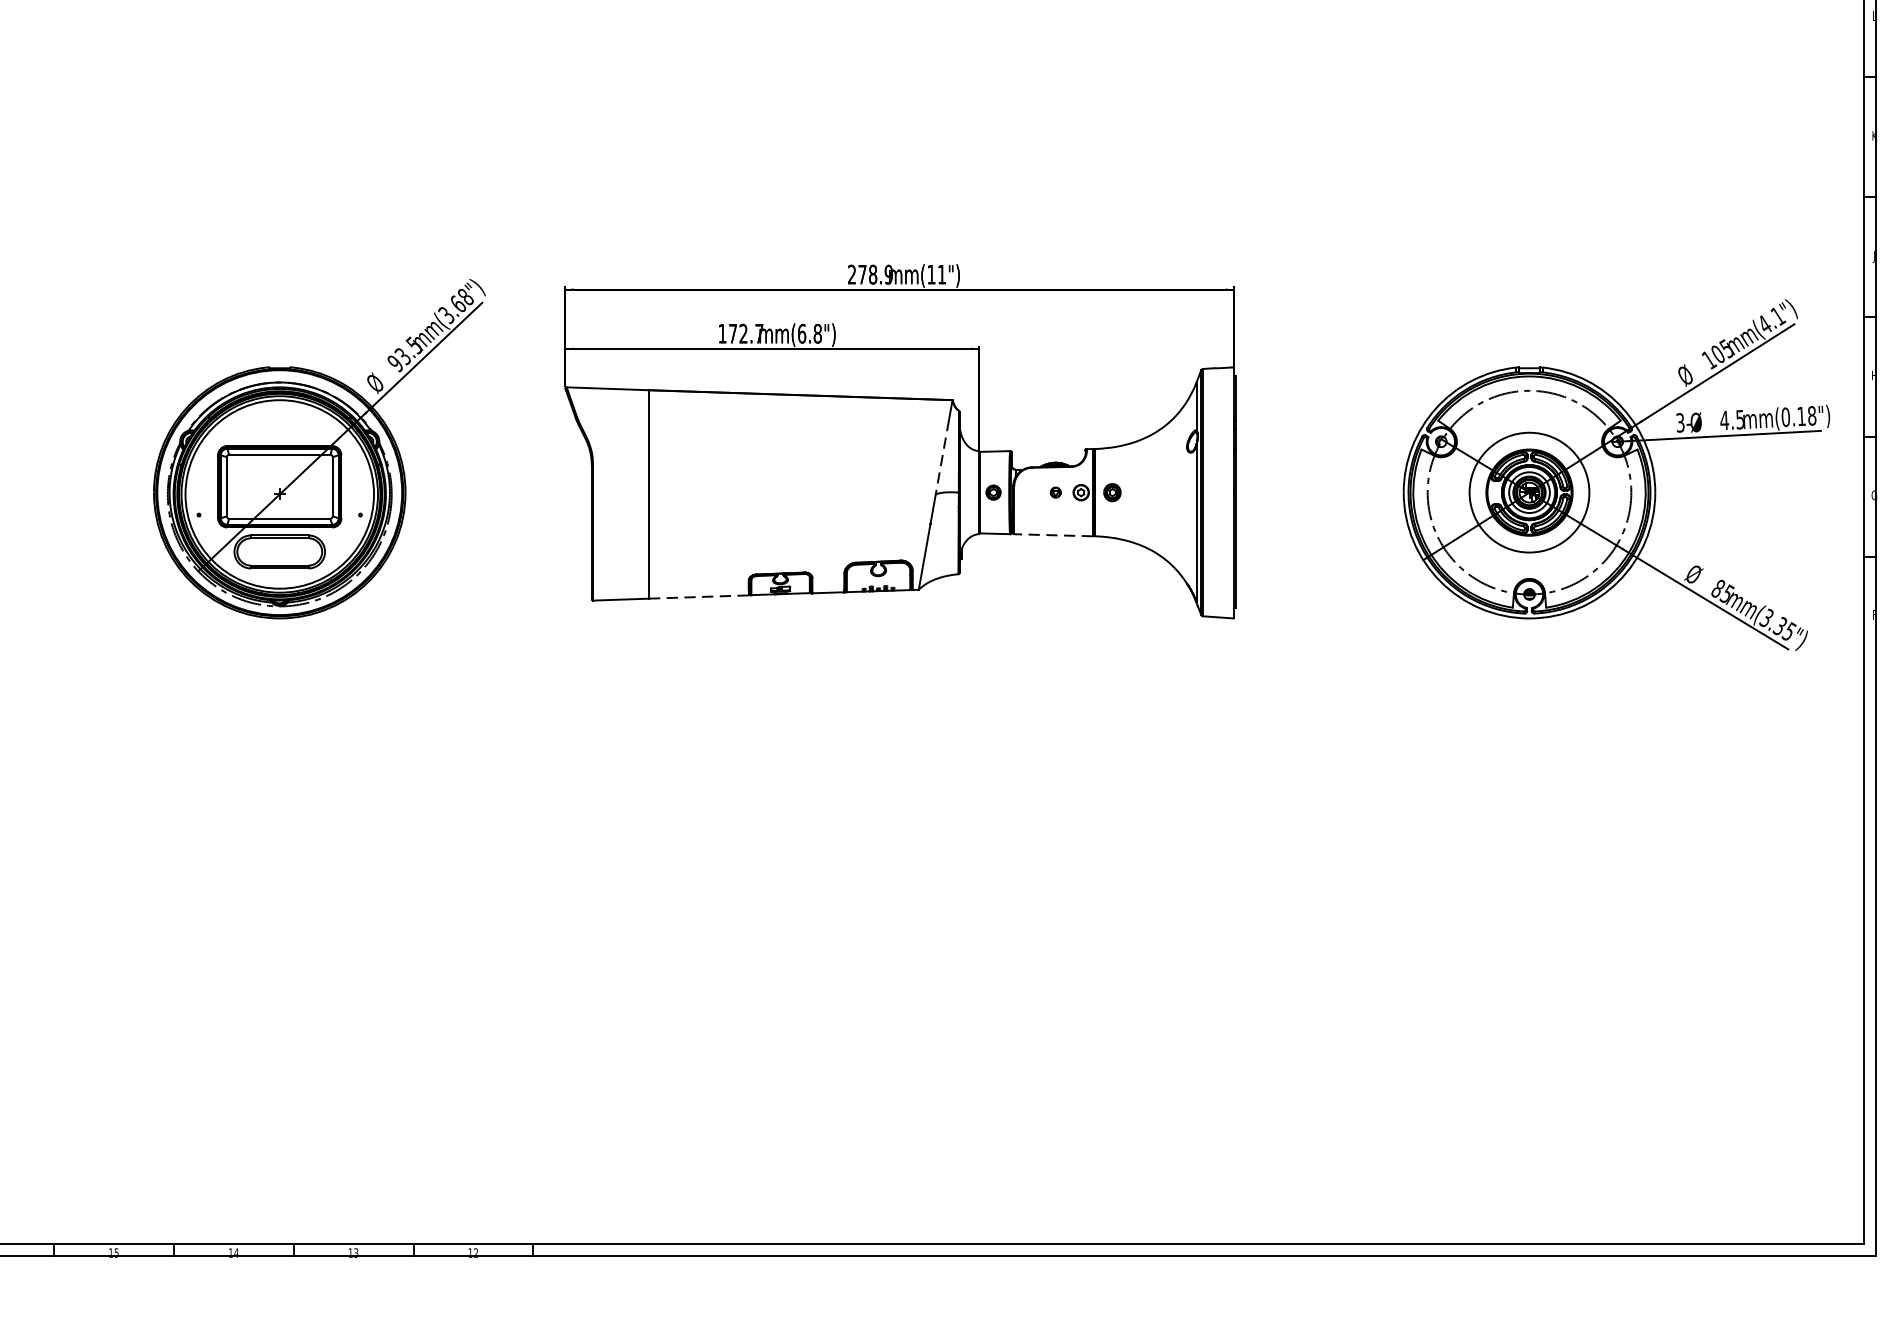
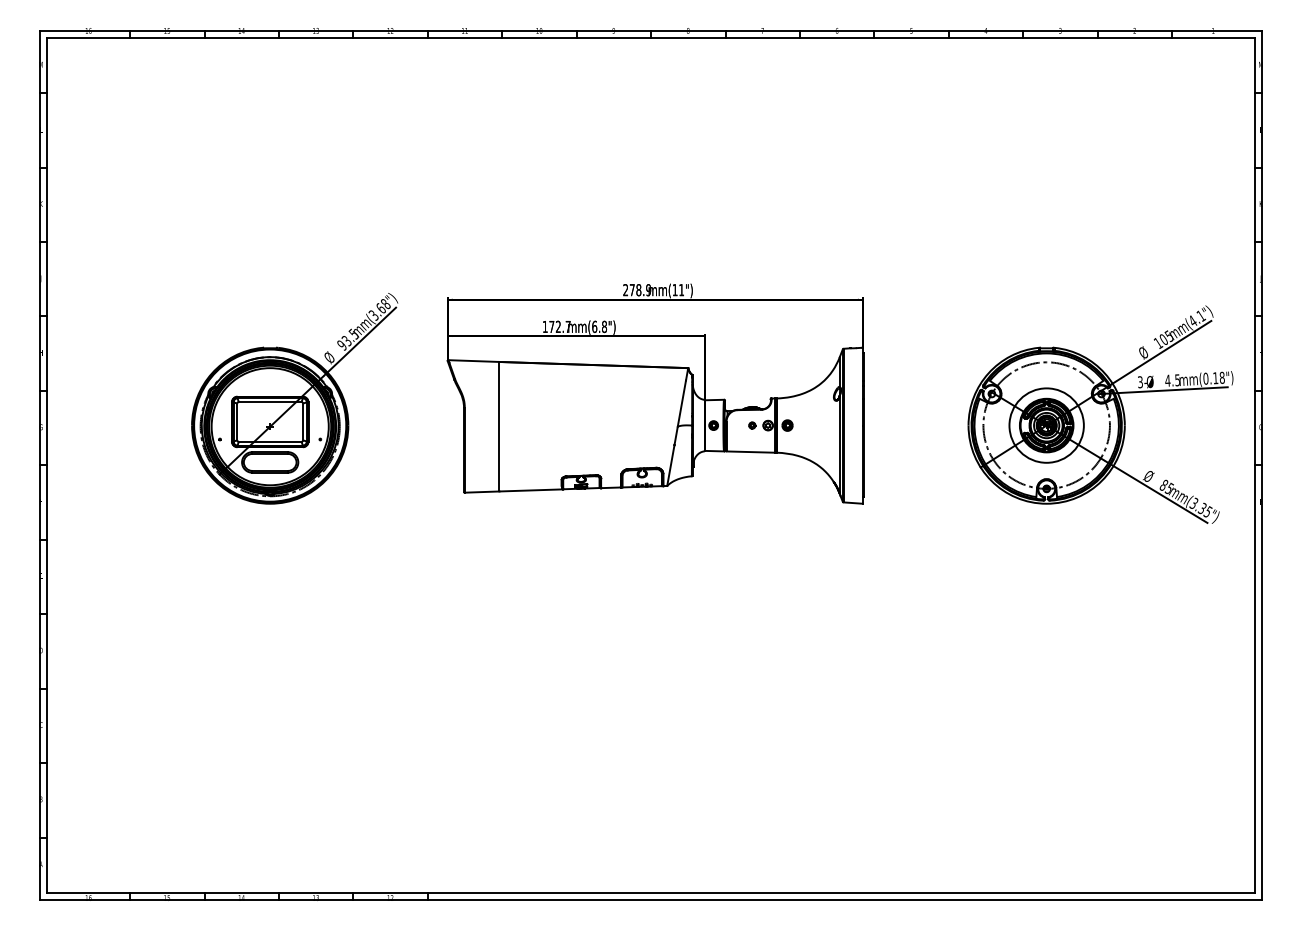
line: (941, 458) -> (681, 404), dashed -> solid
line: (1052, 535) -> (750, 452), dashed -> solid
line: (698, 597) -> (530, 490), dashed -> solid

